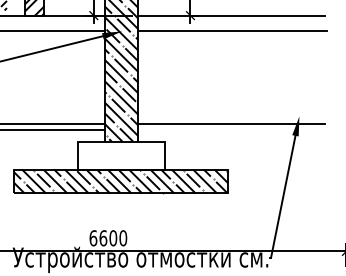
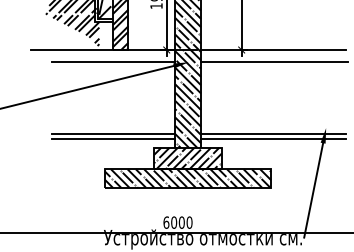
line: (231, 129) -> (273, 138), added
hatch: (120, 155) -> (187, 158), added
text: (103, 238) -> (174, 222), 6600 -> 6000

